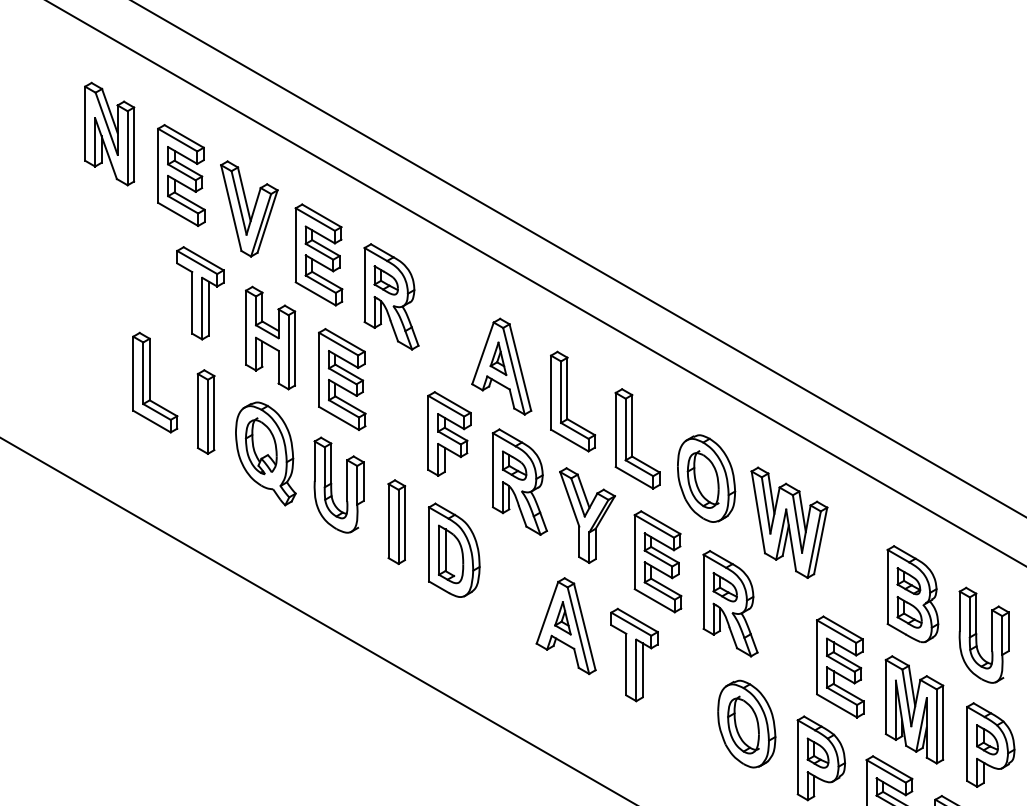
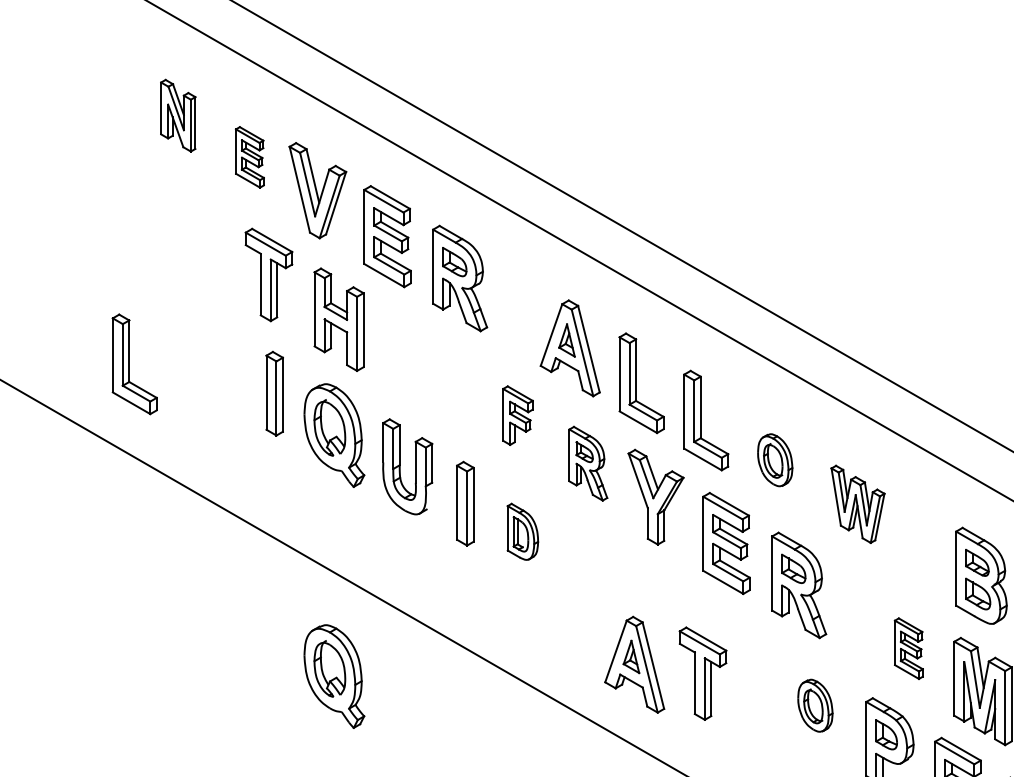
part: (109, 133) -> (178, 115), size x0.7
part: (181, 175) -> (250, 157), size x0.6
part: (342, 379) -> (411, 361), removed
part: (155, 382) -> (135, 364), moved
part: (449, 433) -> (518, 415), size x0.7
part: (706, 478) -> (775, 460), size x0.6
part: (519, 481) -> (588, 463), size x0.7
part: (789, 522) -> (858, 504), size x0.7
part: (454, 549) -> (523, 531), size x0.6
part: (565, 626) -> (634, 665), moved
part: (634, 654) -> (703, 673), moved
part: (840, 666) -> (909, 648), size x0.6
part: (265, 694) -> (334, 676), added
part: (746, 723) -> (815, 705), size x0.6

